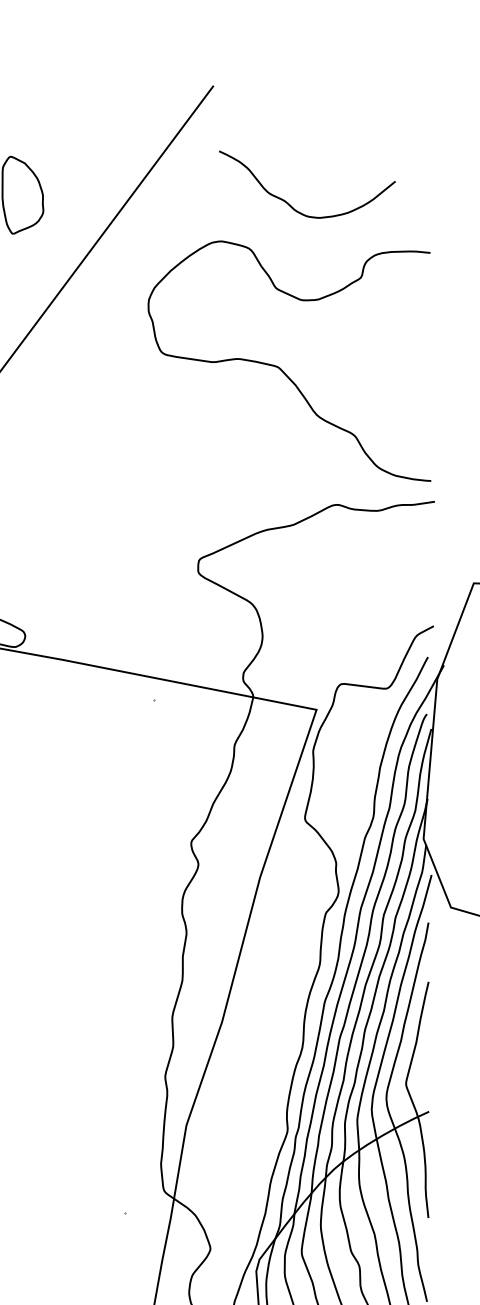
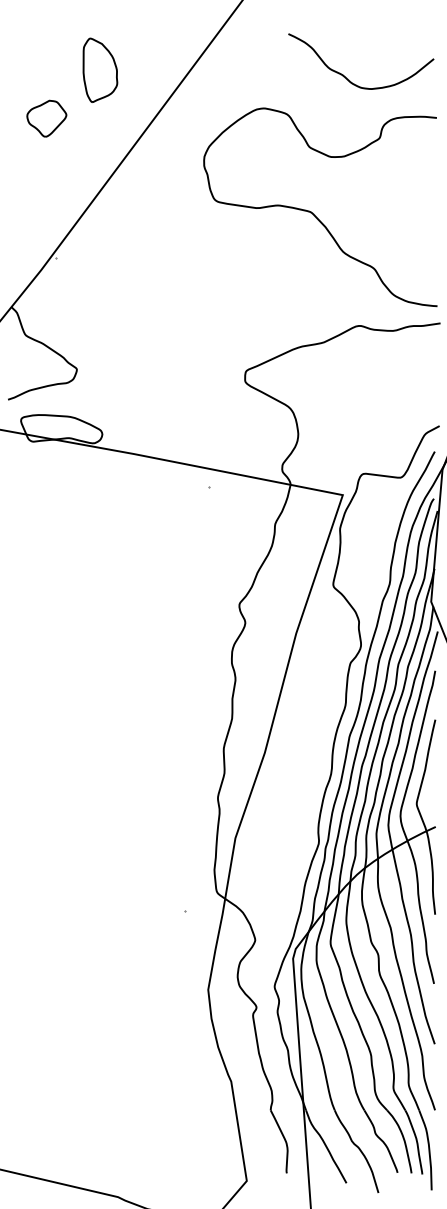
curve: (288, 202) -> (345, 76), moved

